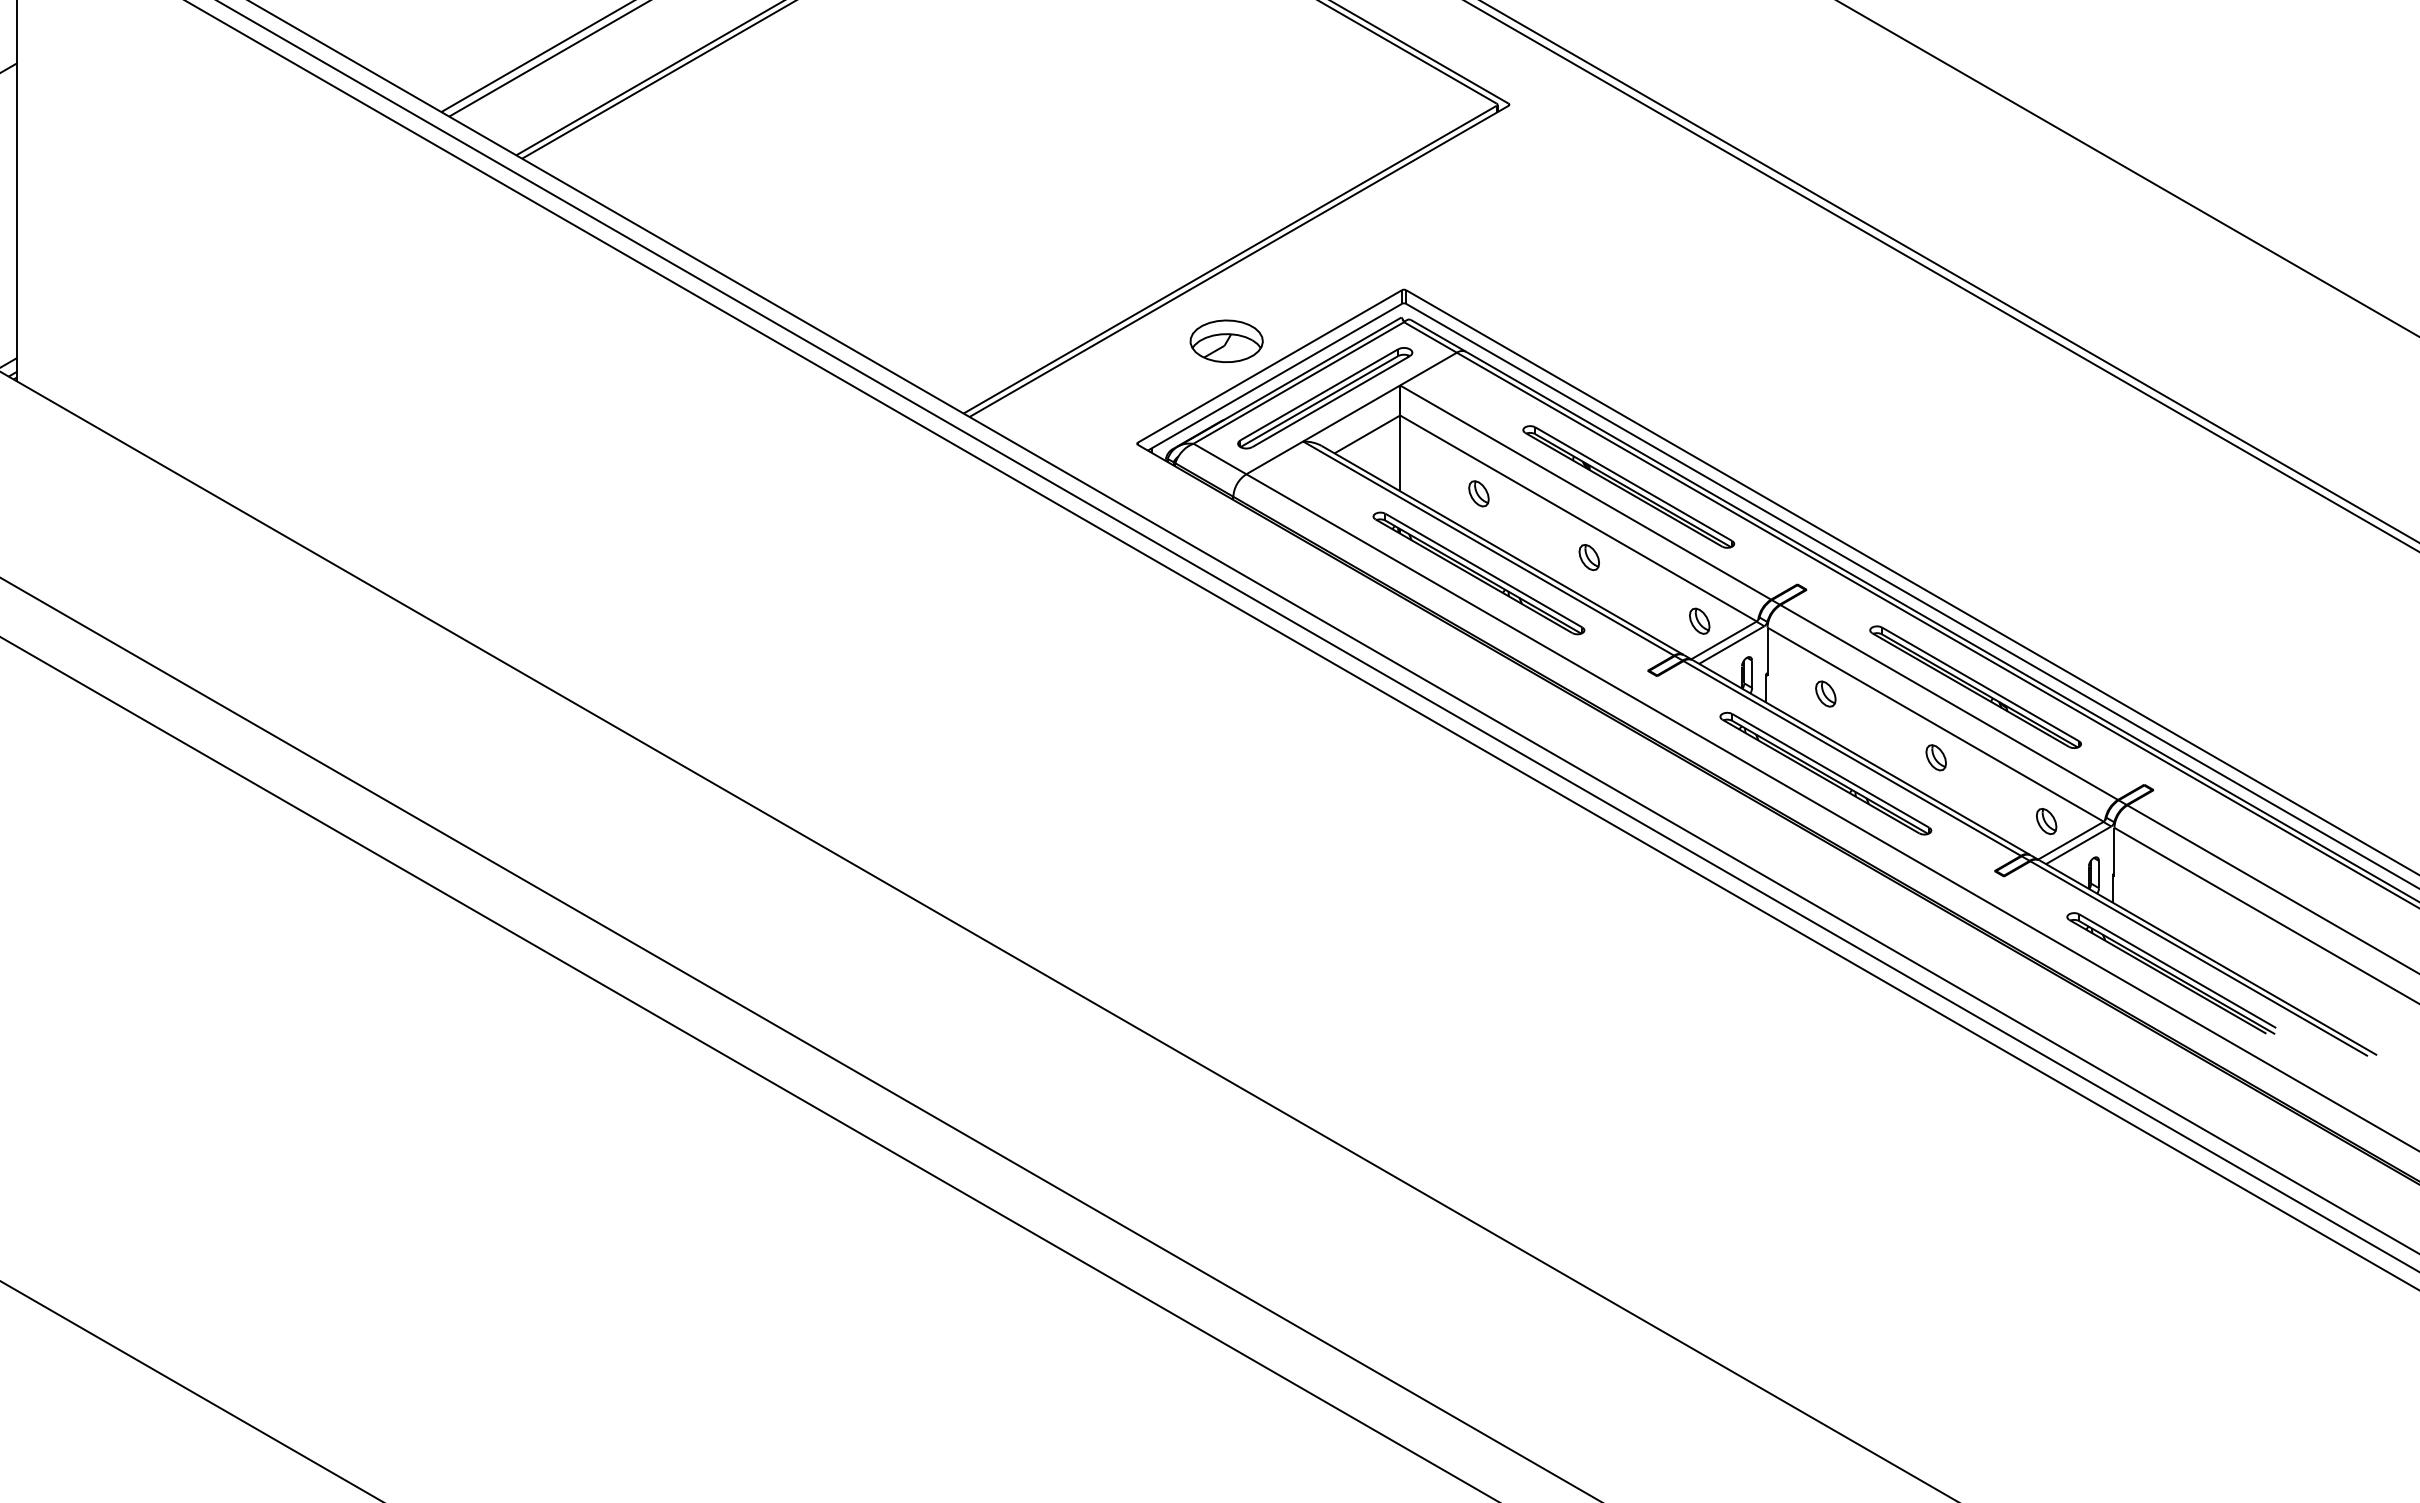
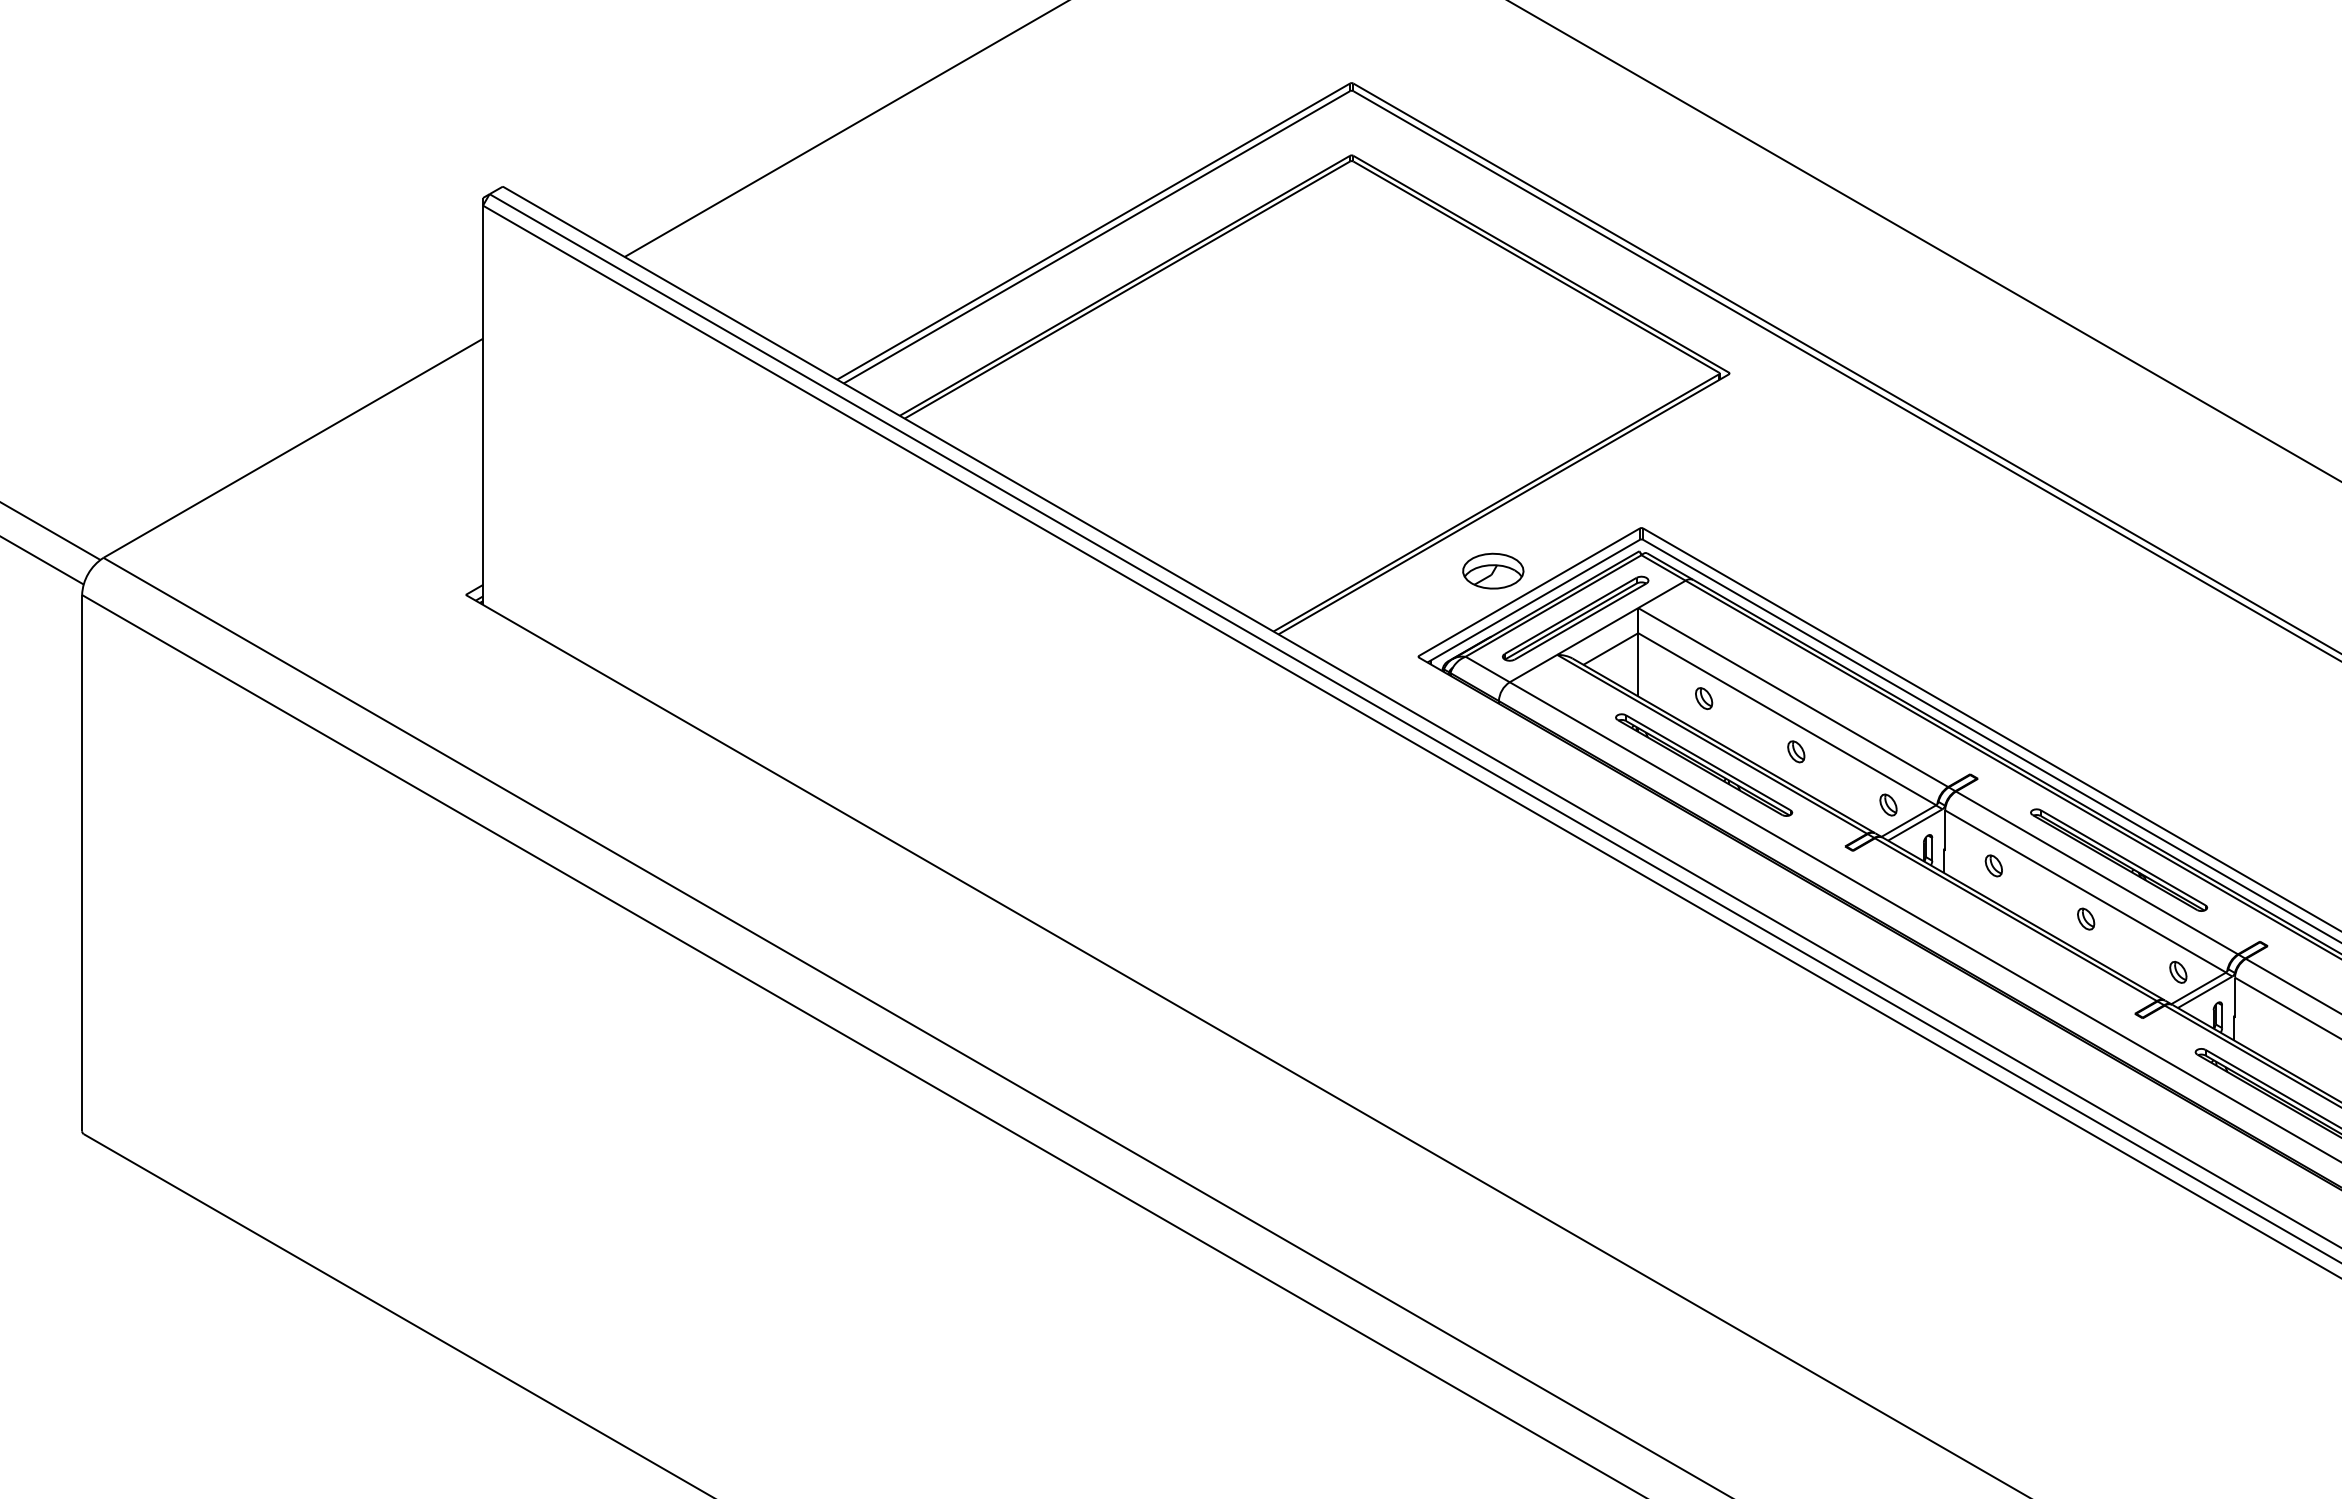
part: (1629, 486) -> (1829, 692), removed
part: (1825, 773) -> (1993, 932), removed

